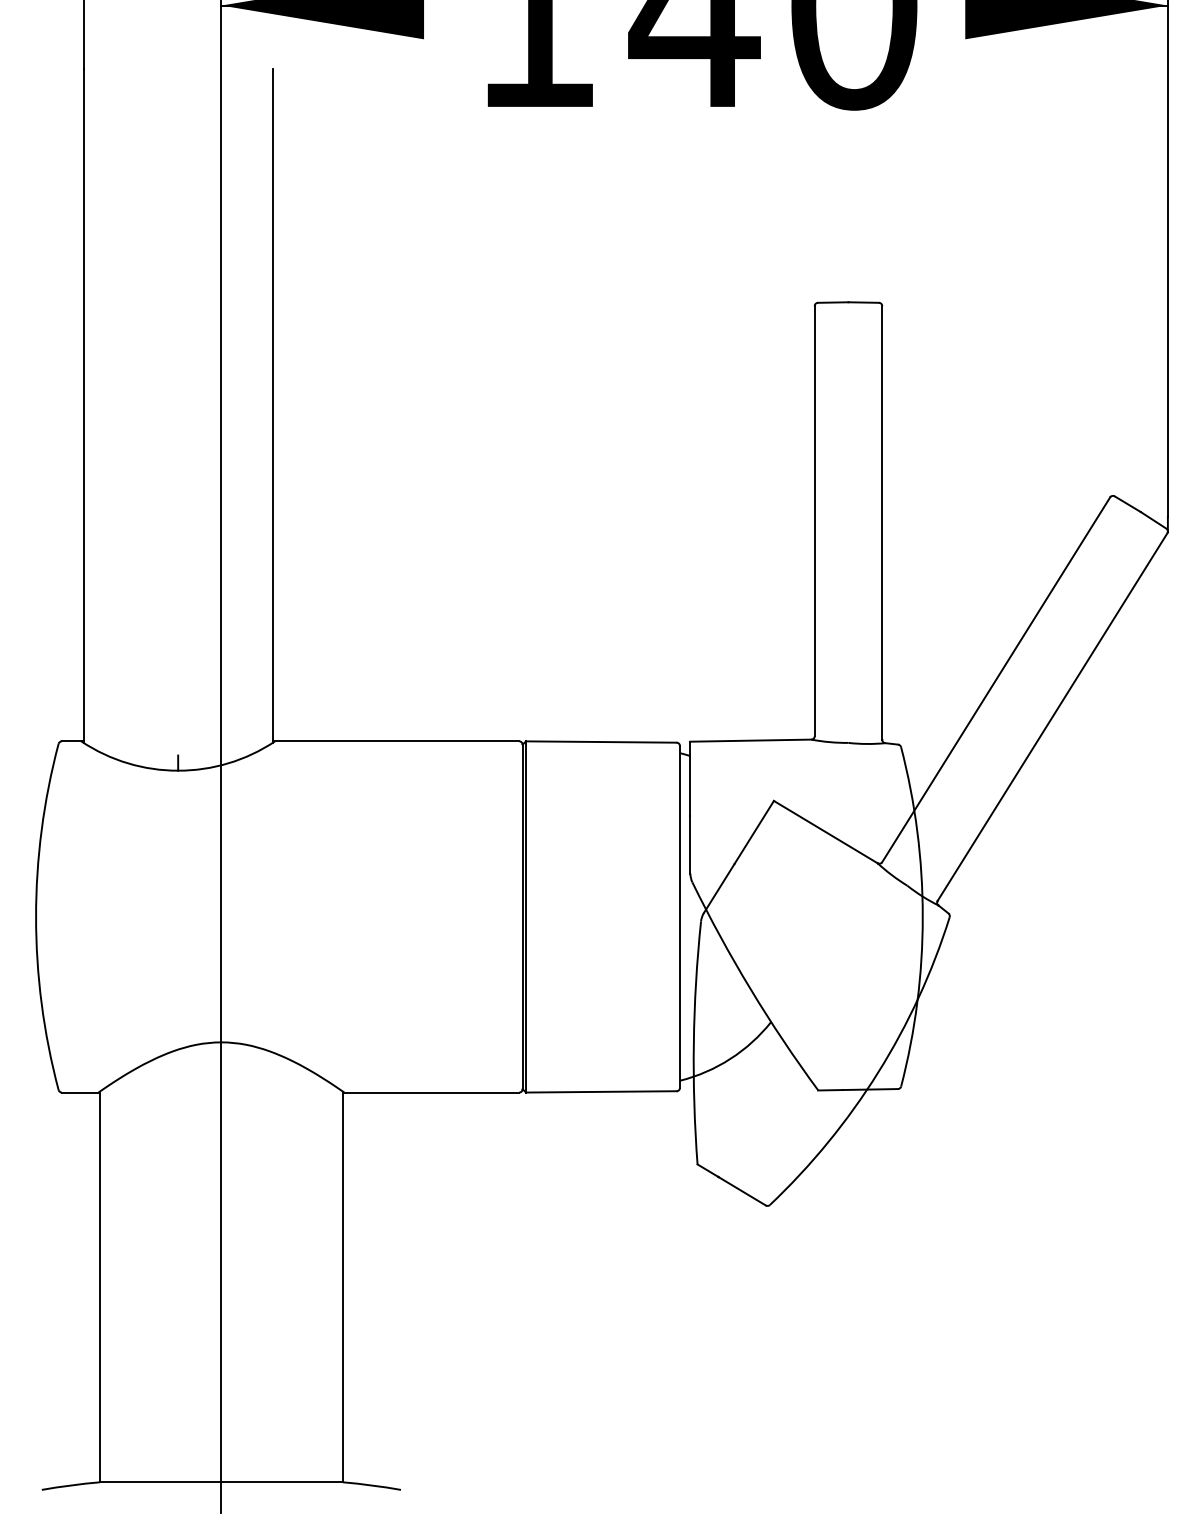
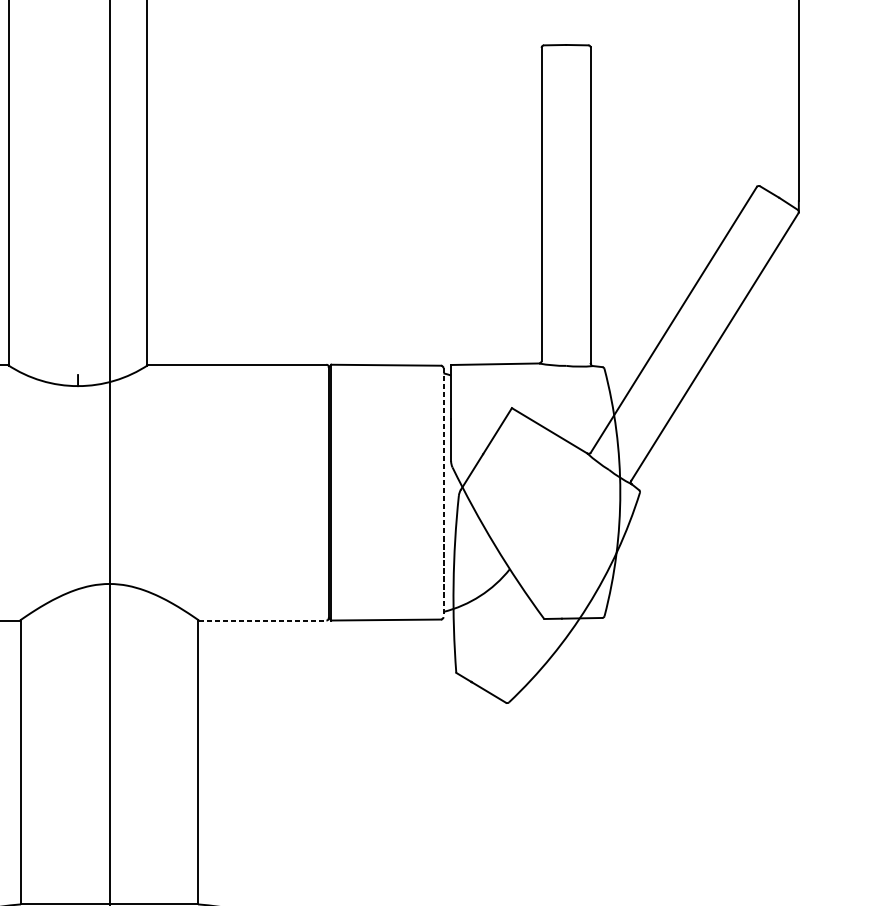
line: (679, 916) -> (443, 492), solid -> dashed
line: (432, 1092) -> (263, 620), solid -> dashed

